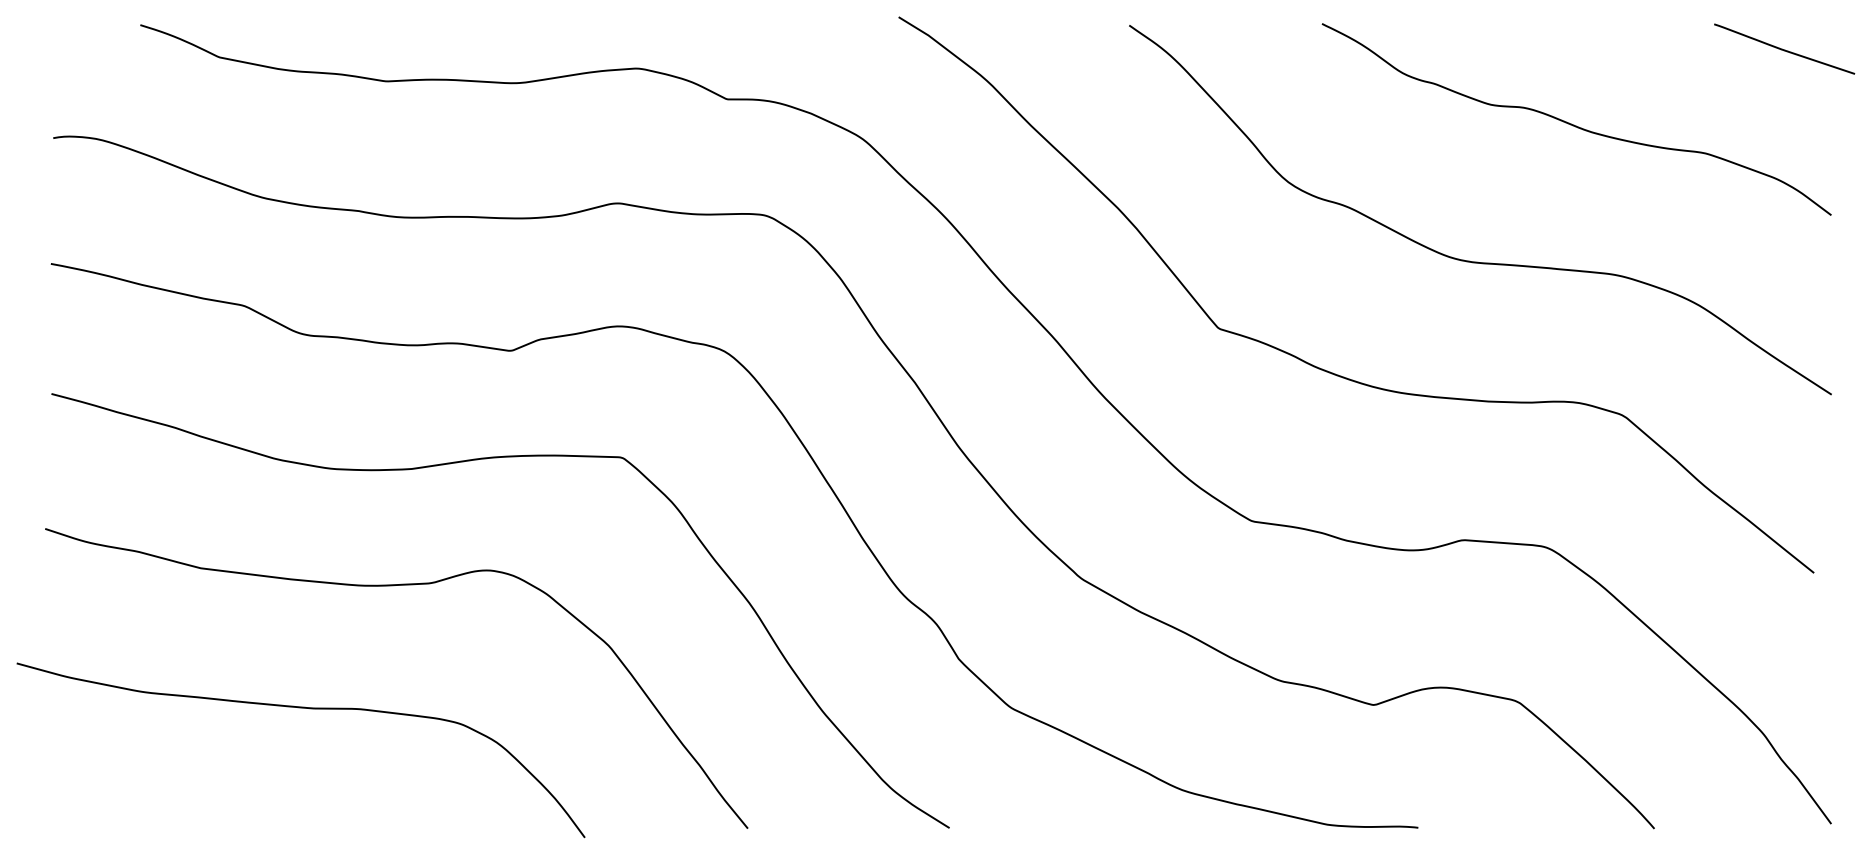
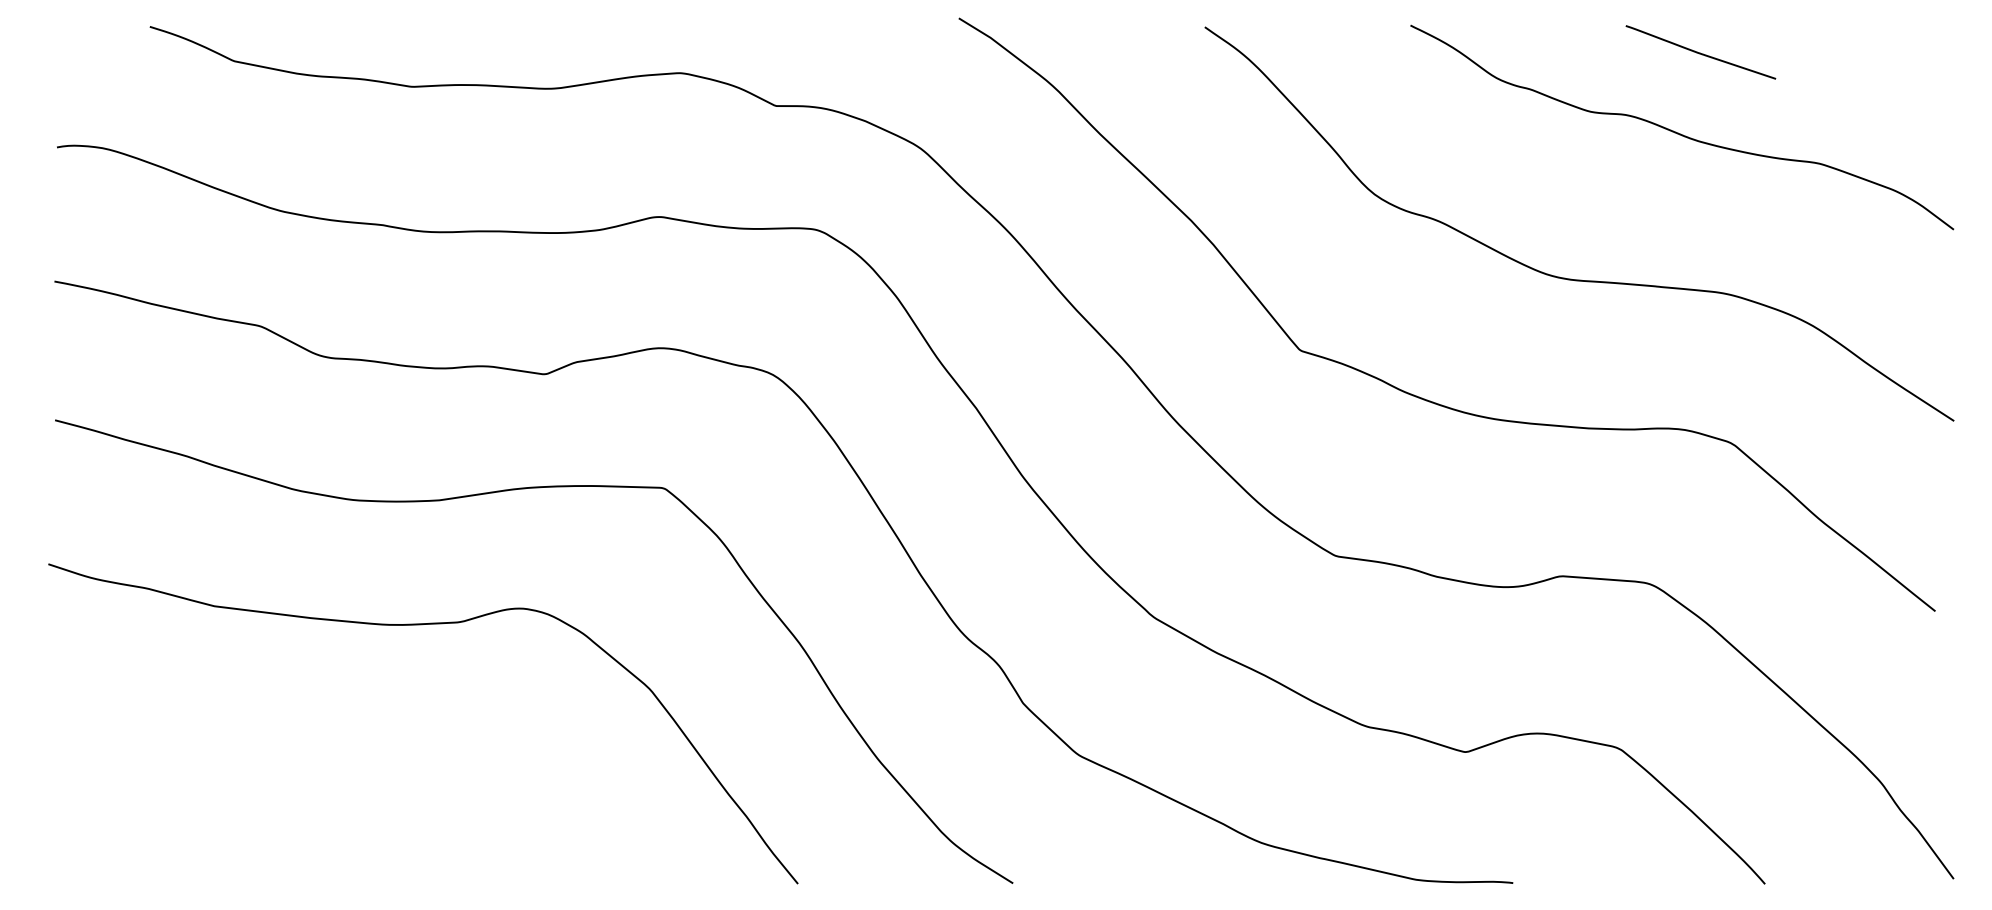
curve: (1784, 49) -> (1700, 52), moved
curve: (305, 709) -> (326, 756), removed

